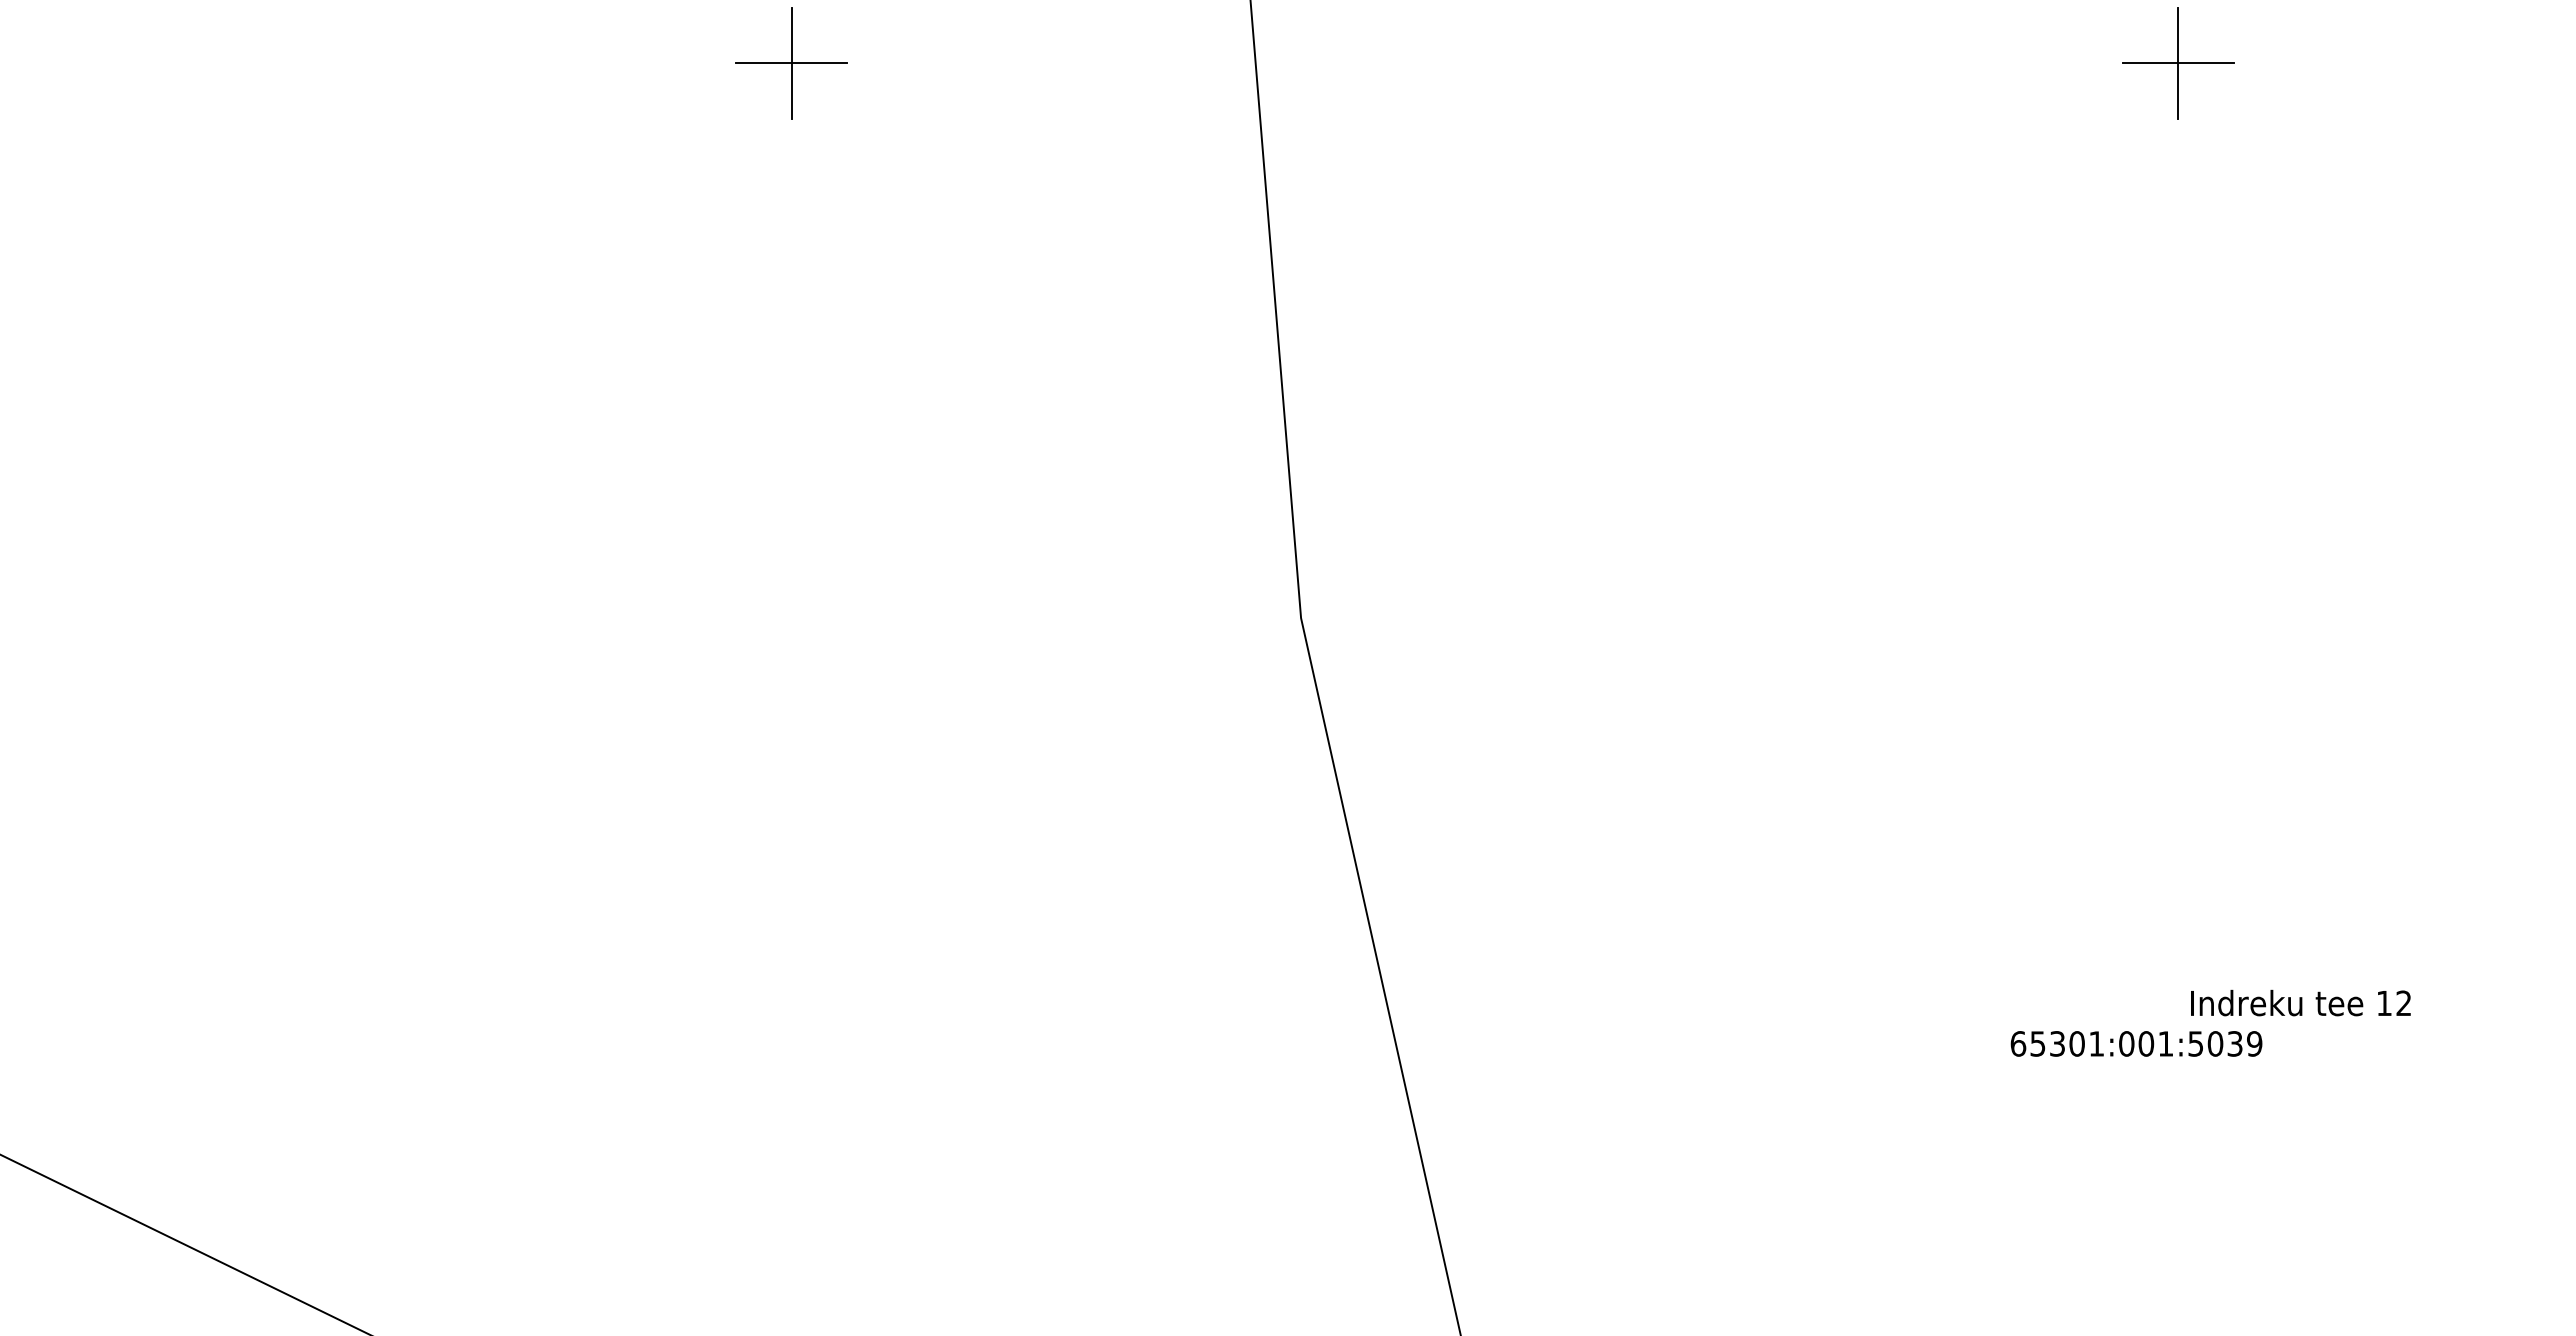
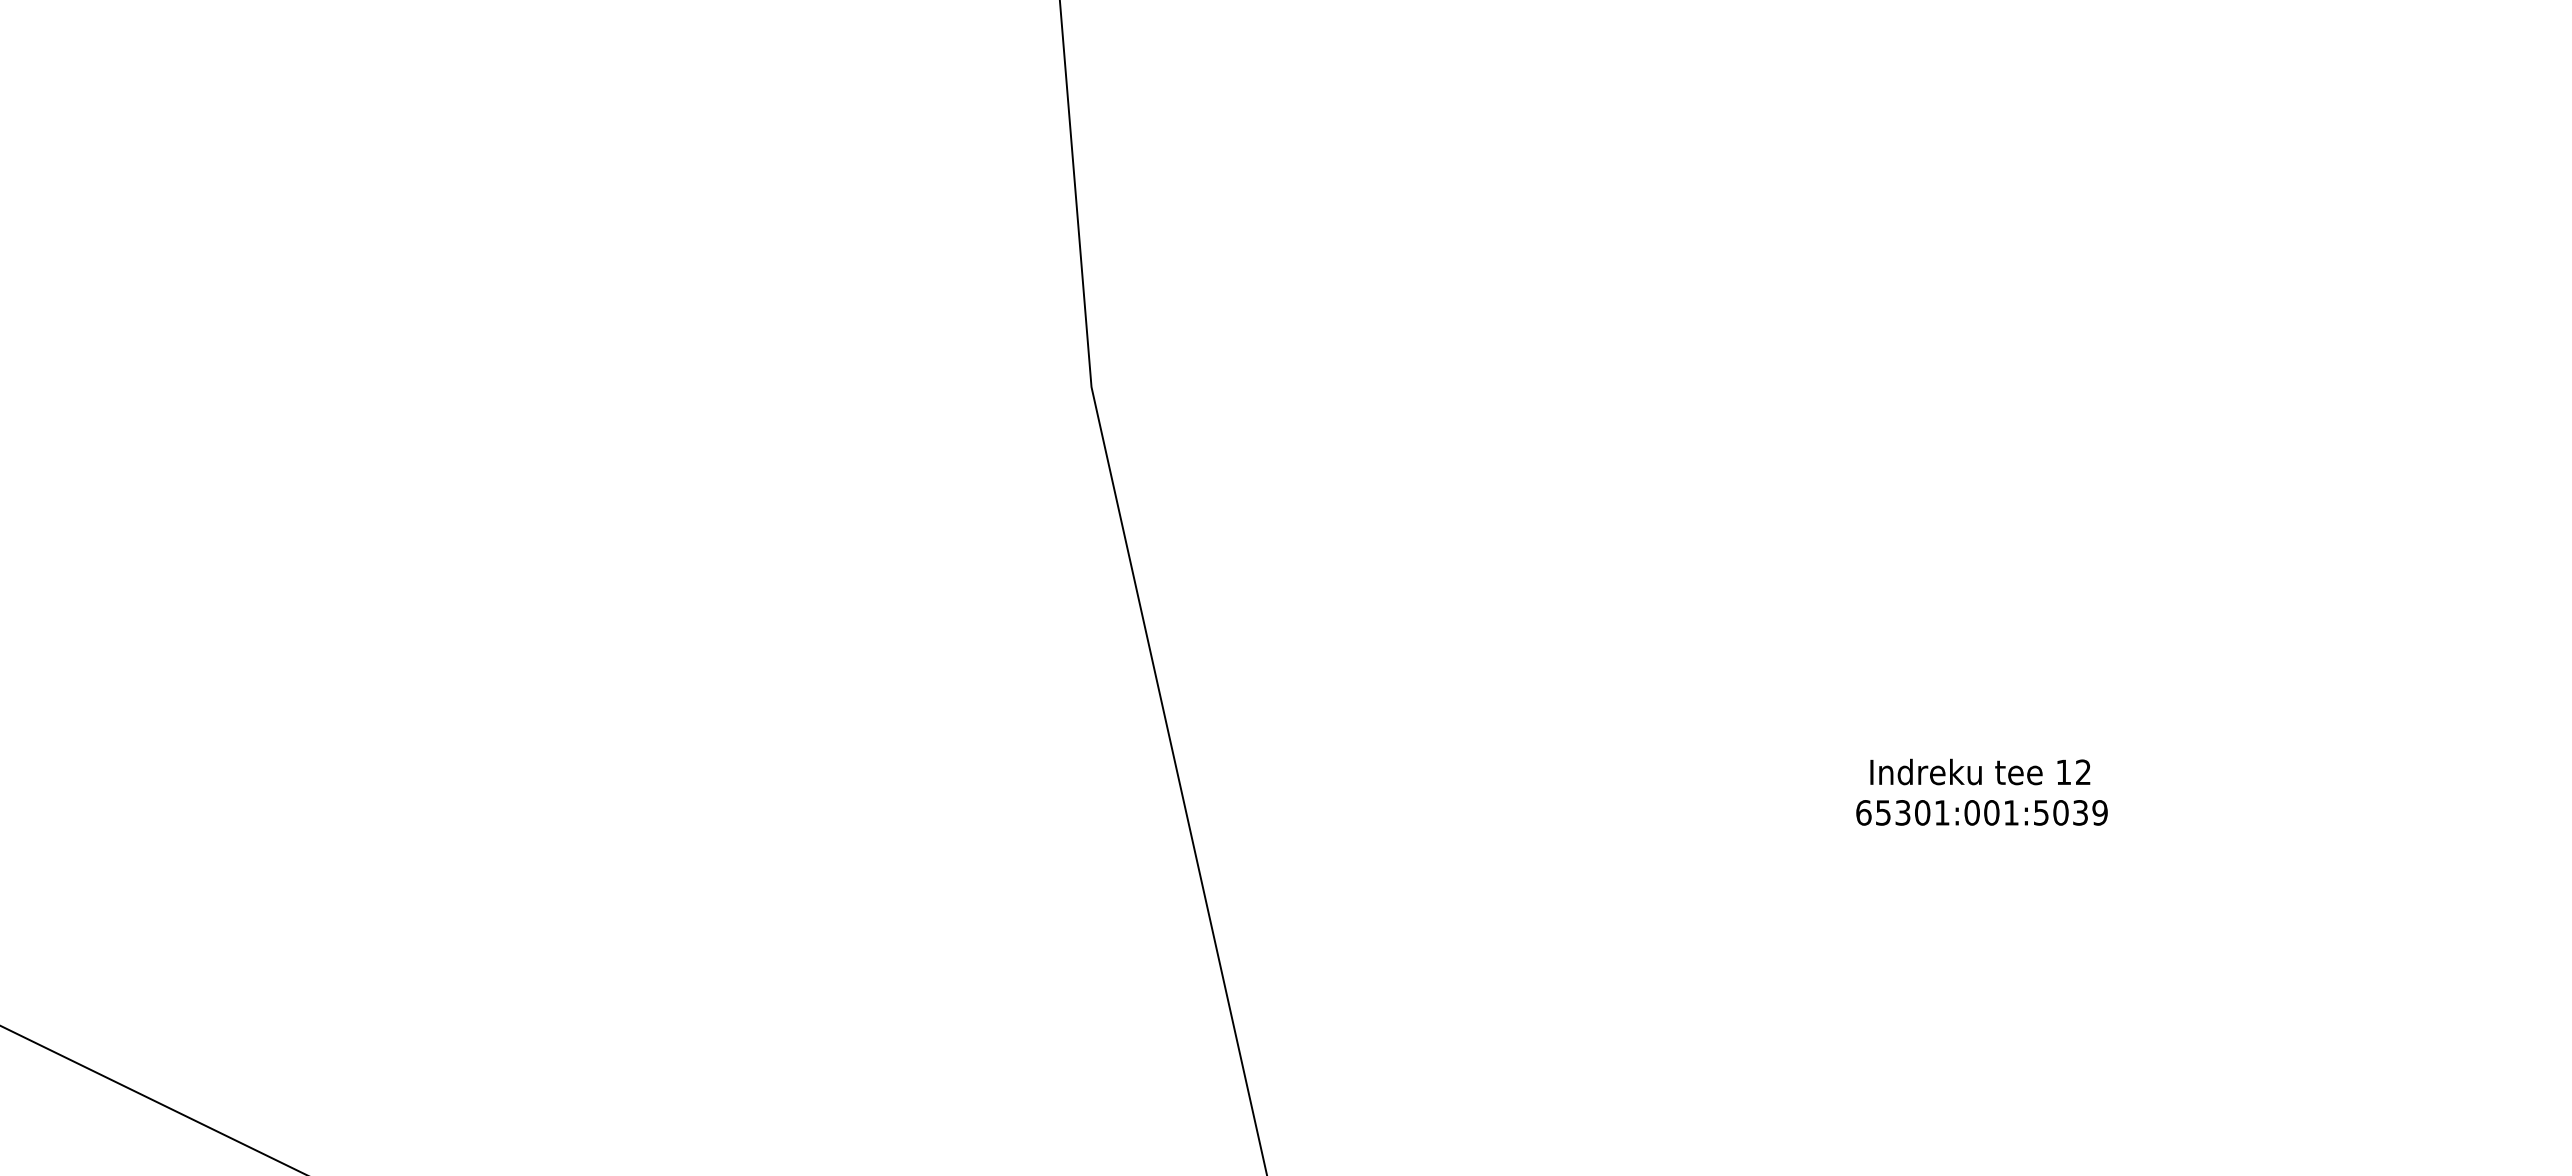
text: (2300, 1002) -> (1979, 771), moved
text: (2136, 1043) -> (1981, 812), moved

